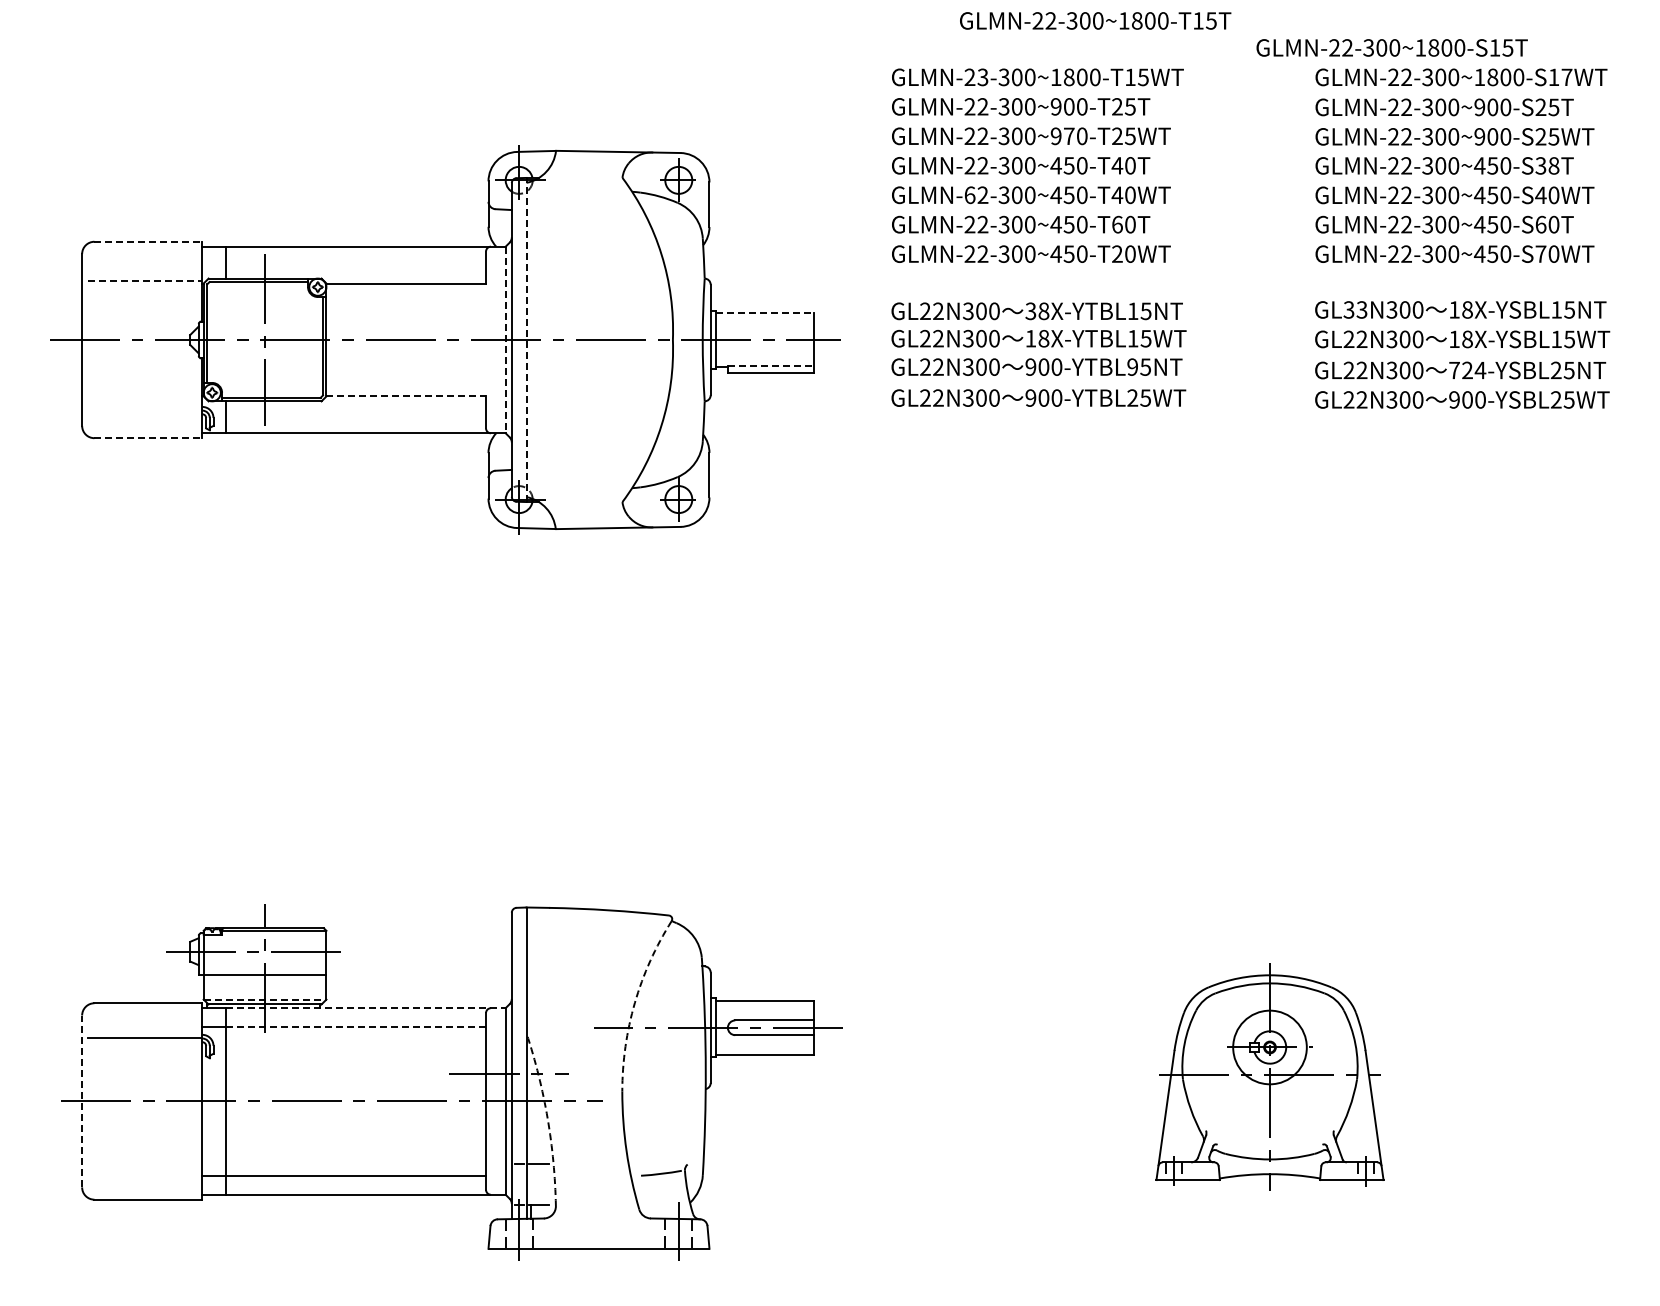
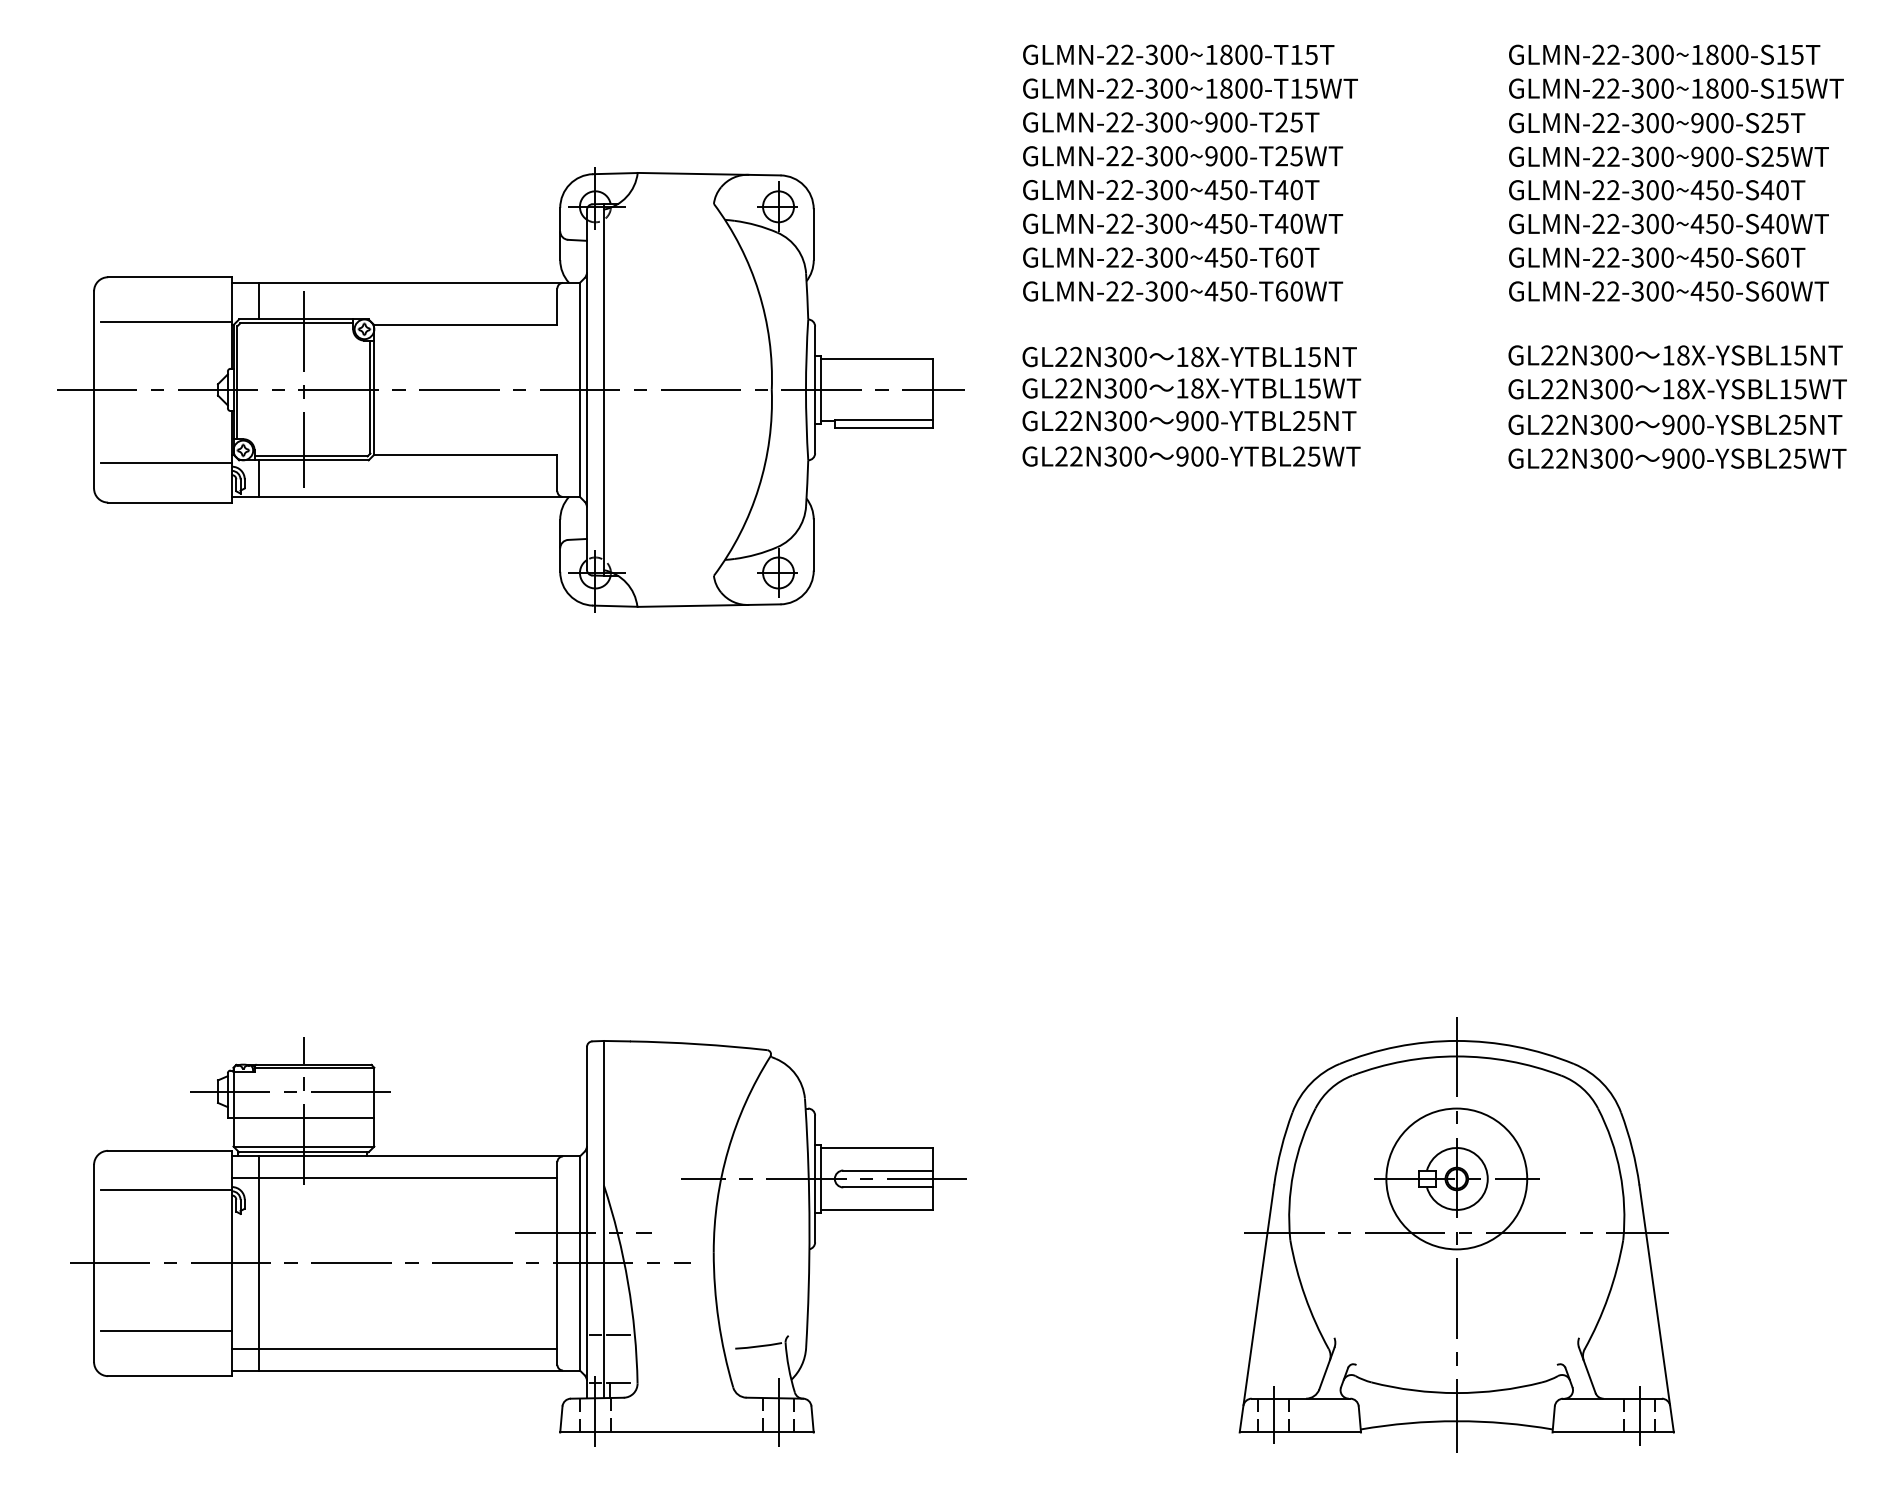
text: (1095, 20) -> (1178, 54), moved
text: (1391, 47) -> (1663, 54), moved
text: (982, 77) -> (1126, 88), GLMN-23-300~1800-T15WT -> GLMN-22-300~1800-T15WT
text: (1566, 77) -> (1796, 88), GLMN-22-300~1800-S17WT -> GLMN-22-300~1800-S15WT
text: (1069, 136) -> (1226, 156), GLMN-22-300~970-T25WT -> GLMN-22-300~900-T25WT
text: (1547, 165) -> (1775, 189), GLMN-22-300~450-S38T -> GLMN-22-300~450-S40T
text: (969, 195) -> (1112, 224), GLMN-62-300~450-T40WT -> GLMN-22-300~450-T40WT
line: (148, 241) -> (170, 276), dashed -> solid
text: (1117, 253) -> (1281, 290), GLMN-22-300~450-T20WT -> GLMN-22-300~450-T60WT
text: (1540, 253) -> (1767, 290), GLMN-22-300~450-S70WT -> GLMN-22-300~450-S60WT
line: (145, 281) -> (166, 322), dashed -> solid
text: (1355, 309) -> (1554, 354), GL33N300 -> GL22N300
text: (1030, 311) -> (1182, 357), 38X-YTBL15NT -> 18X-YTBL15NT
line: (765, 312) -> (878, 358), dashed -> solid
line: (526, 339) -> (603, 389), dashed -> solid
line: (505, 340) -> (579, 390), dashed -> solid
line: (770, 365) -> (883, 419), dashed -> solid
text: (1132, 366) -> (1299, 420), 900-YTBL95NT -> 900-YTBL25NT
text: (1467, 370) -> (1683, 424), 724-YSBL25NT -> 900-YSBL25NT
line: (406, 396) -> (466, 454), dashed -> solid
line: (145, 403) -> (166, 462), added
line: (148, 438) -> (170, 502), dashed -> solid
line: (265, 999) -> (304, 1146), dashed -> solid
arc: (634, 1002) -> (727, 1149), dashed -> solid
line: (365, 1008) -> (419, 1156), dashed -> solid
line: (356, 1027) -> (408, 1178), dashed -> solid
part: (1269, 1076) -> (1456, 1234), size x1.67
line: (82, 1101) -> (94, 1263), dashed -> solid
arc: (547, 1118) -> (627, 1283), dashed -> solid
line: (145, 1160) -> (166, 1331), added

